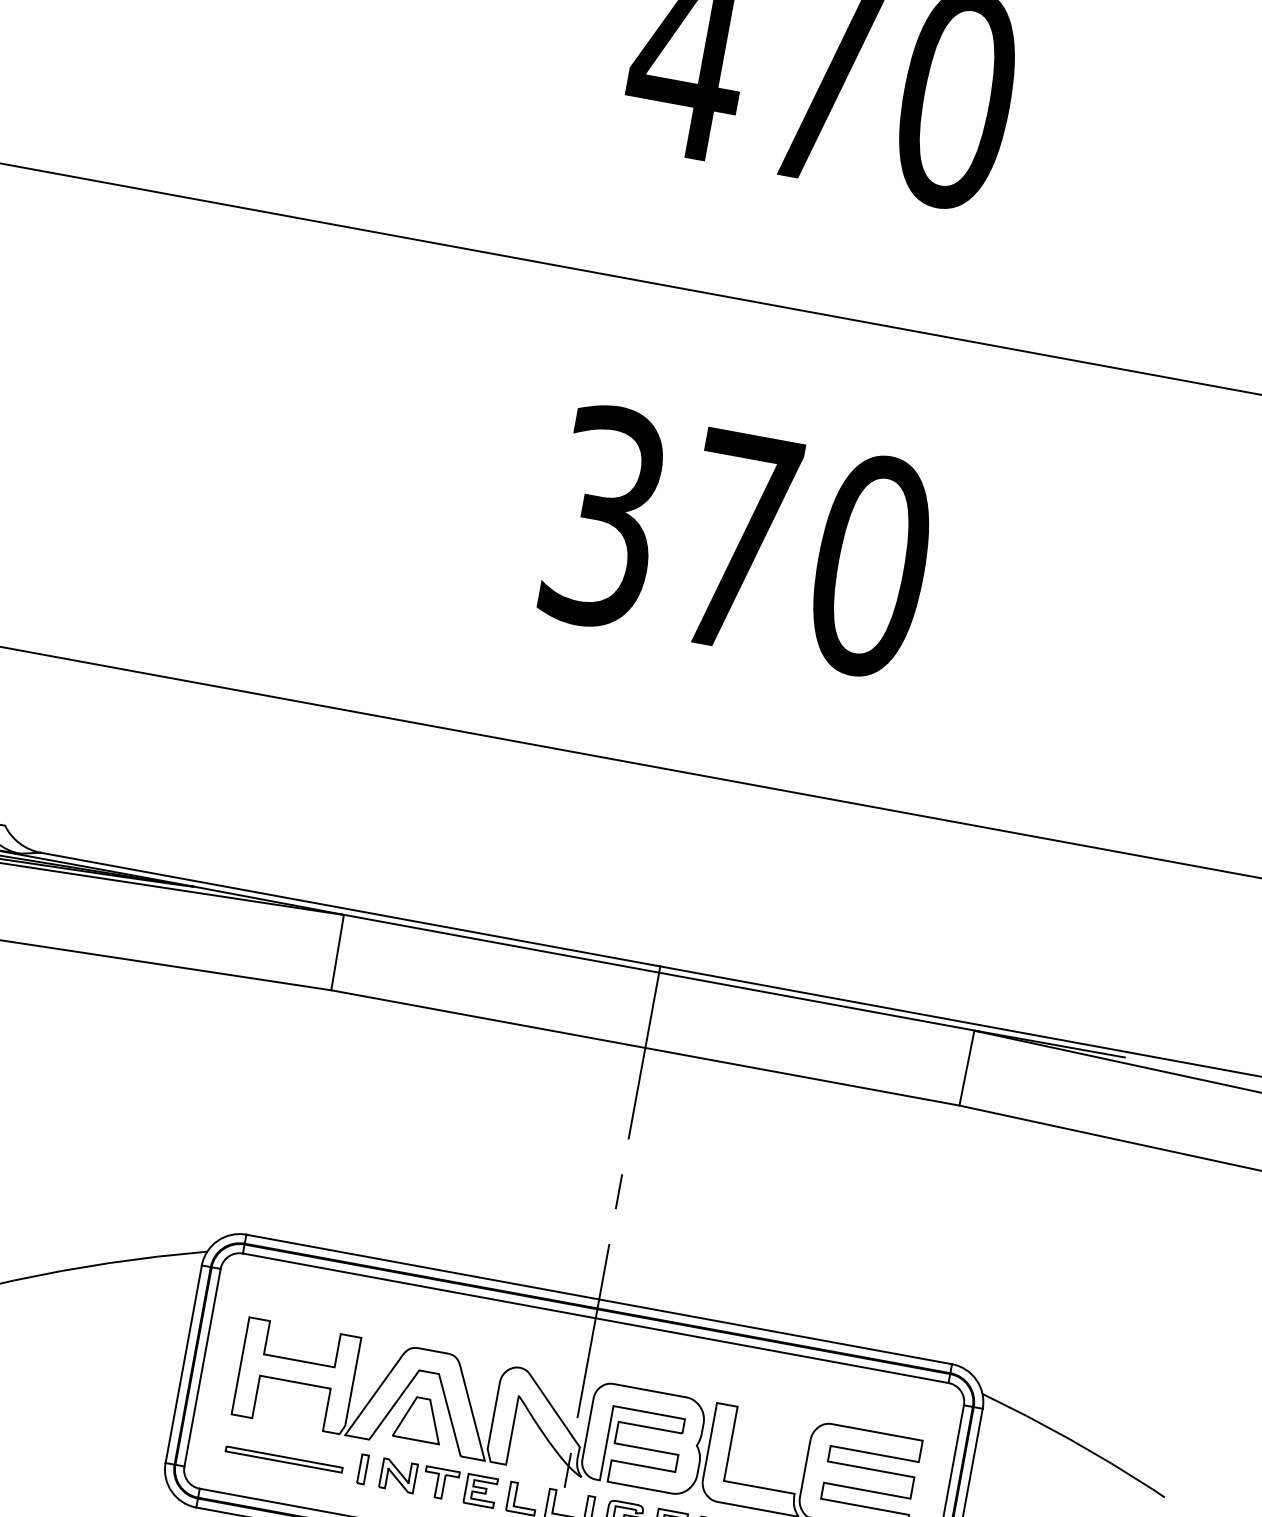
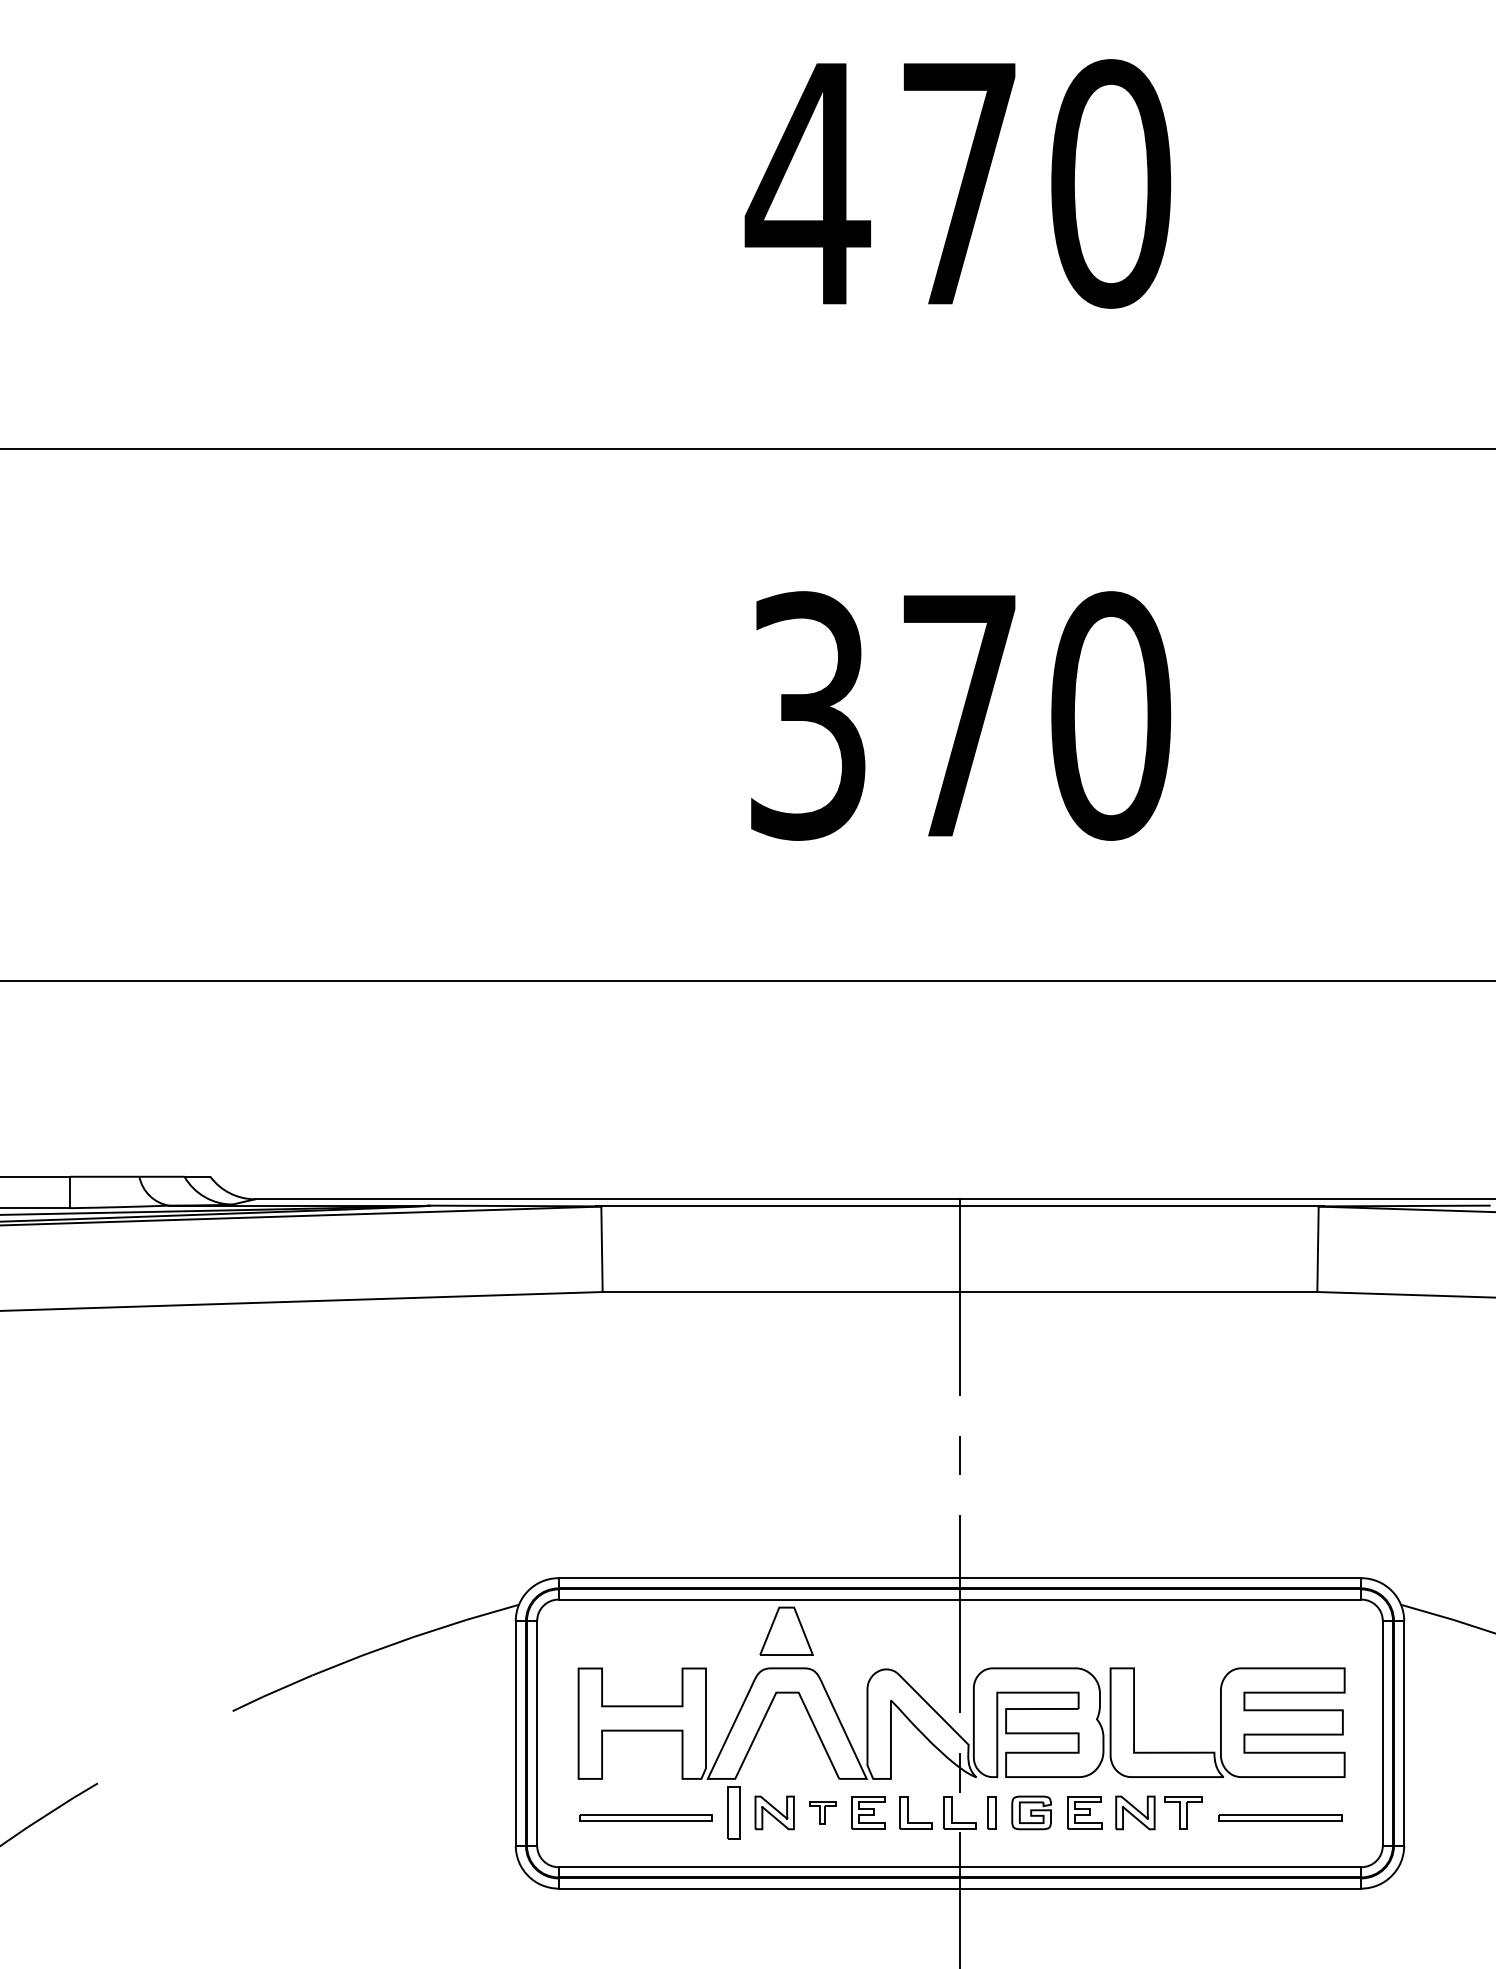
part: (419, 1418) -> (786, 1630), moved
part: (363, 1469) -> (734, 1812), size x1.6
part: (440, 1483) -> (822, 1812), size x0.7

